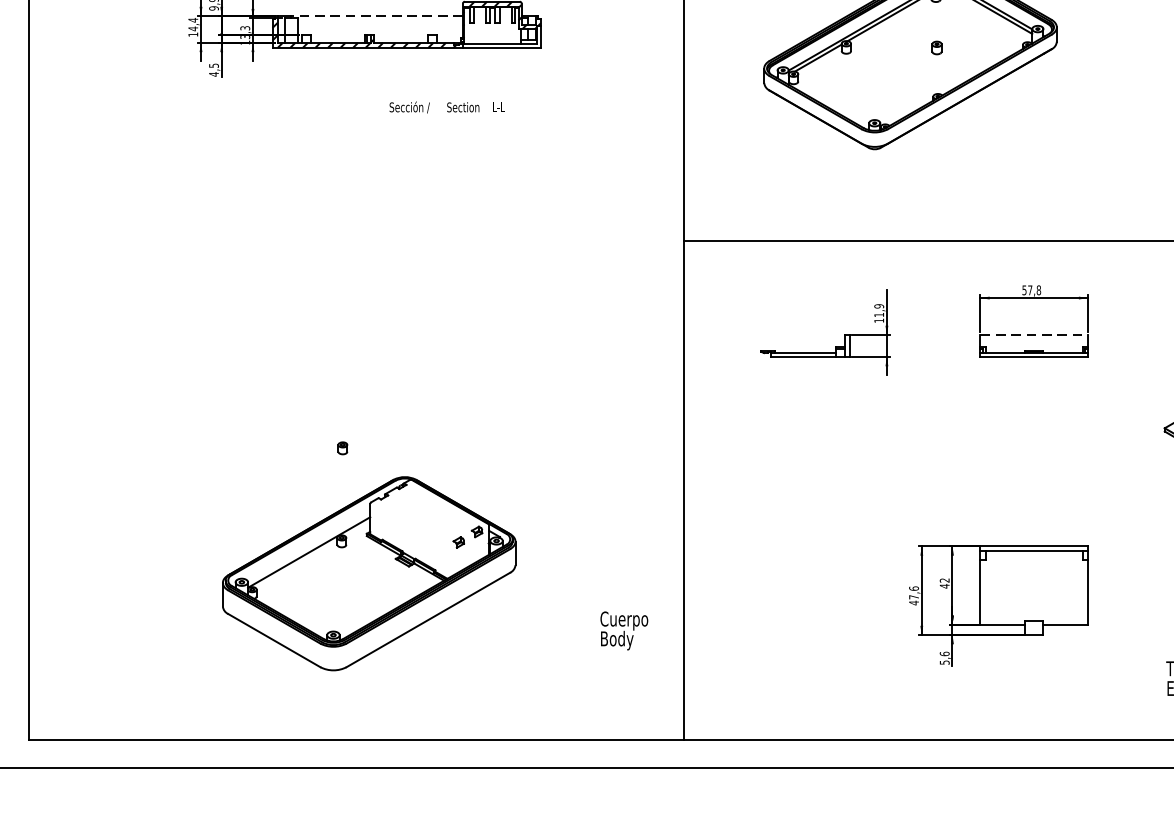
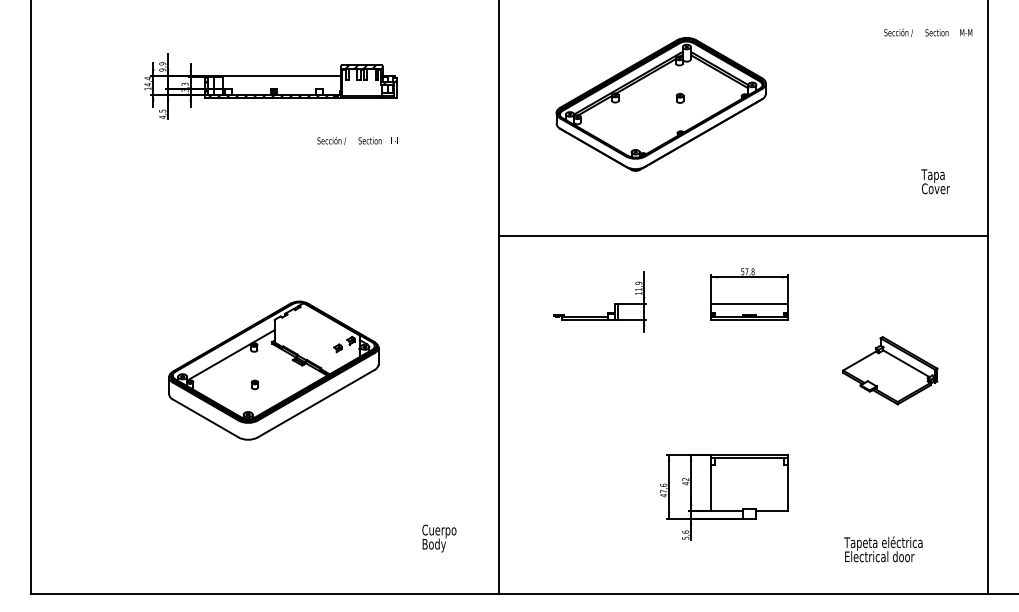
line: (375, 15) -> (278, 75), dashed -> solid
text: (445, 106) -> (357, 140), moved
line: (1033, 334) -> (749, 303), dashed -> solid
part: (368, 573) -> (273, 370), moved
text: (624, 630) -> (439, 538), moved

